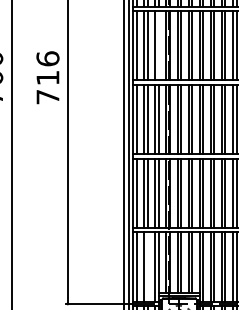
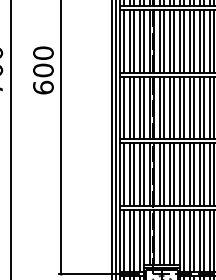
line: (158, 45) -> (143, 41), added
text: (48, 77) -> (43, 70), 716 -> 600
line: (147, 266) -> (133, 240), added

